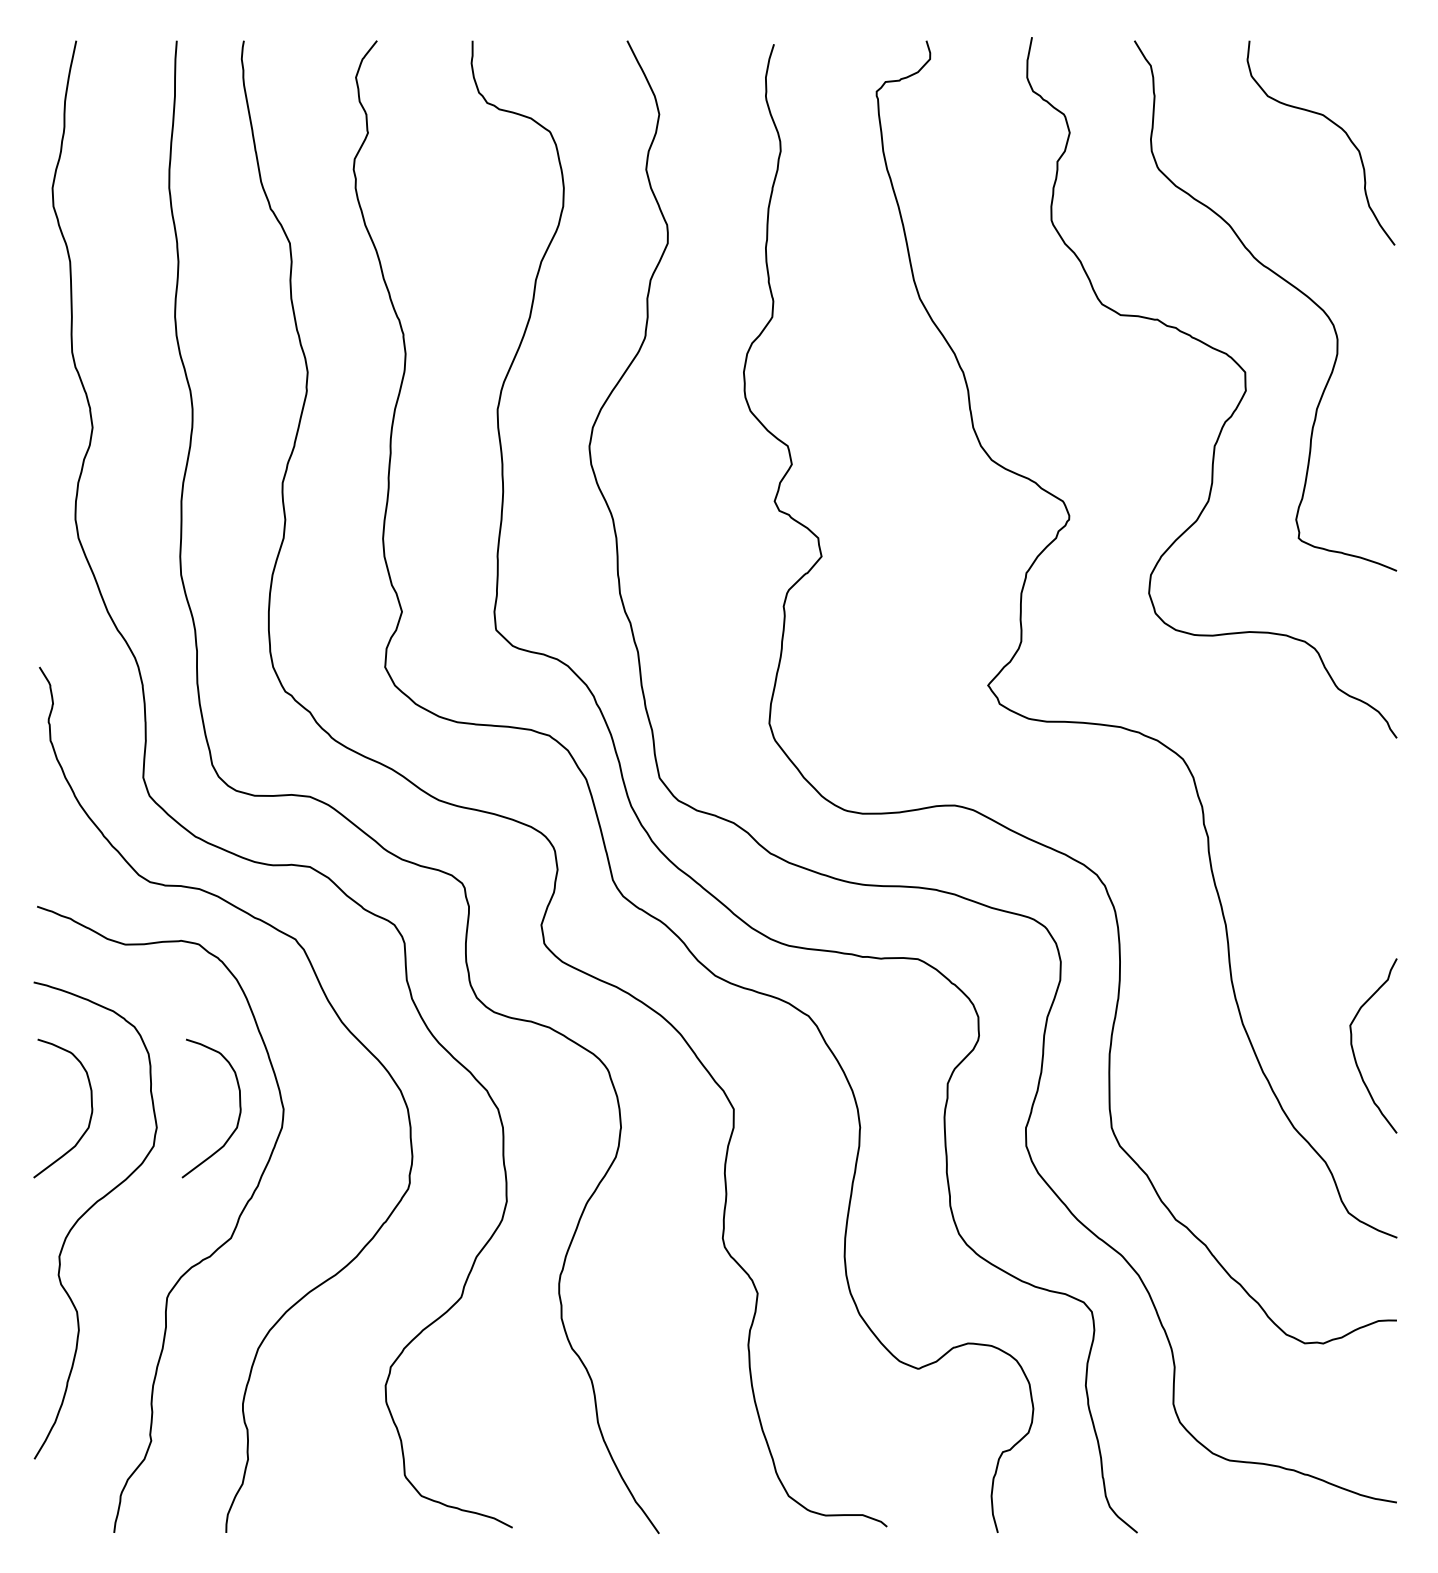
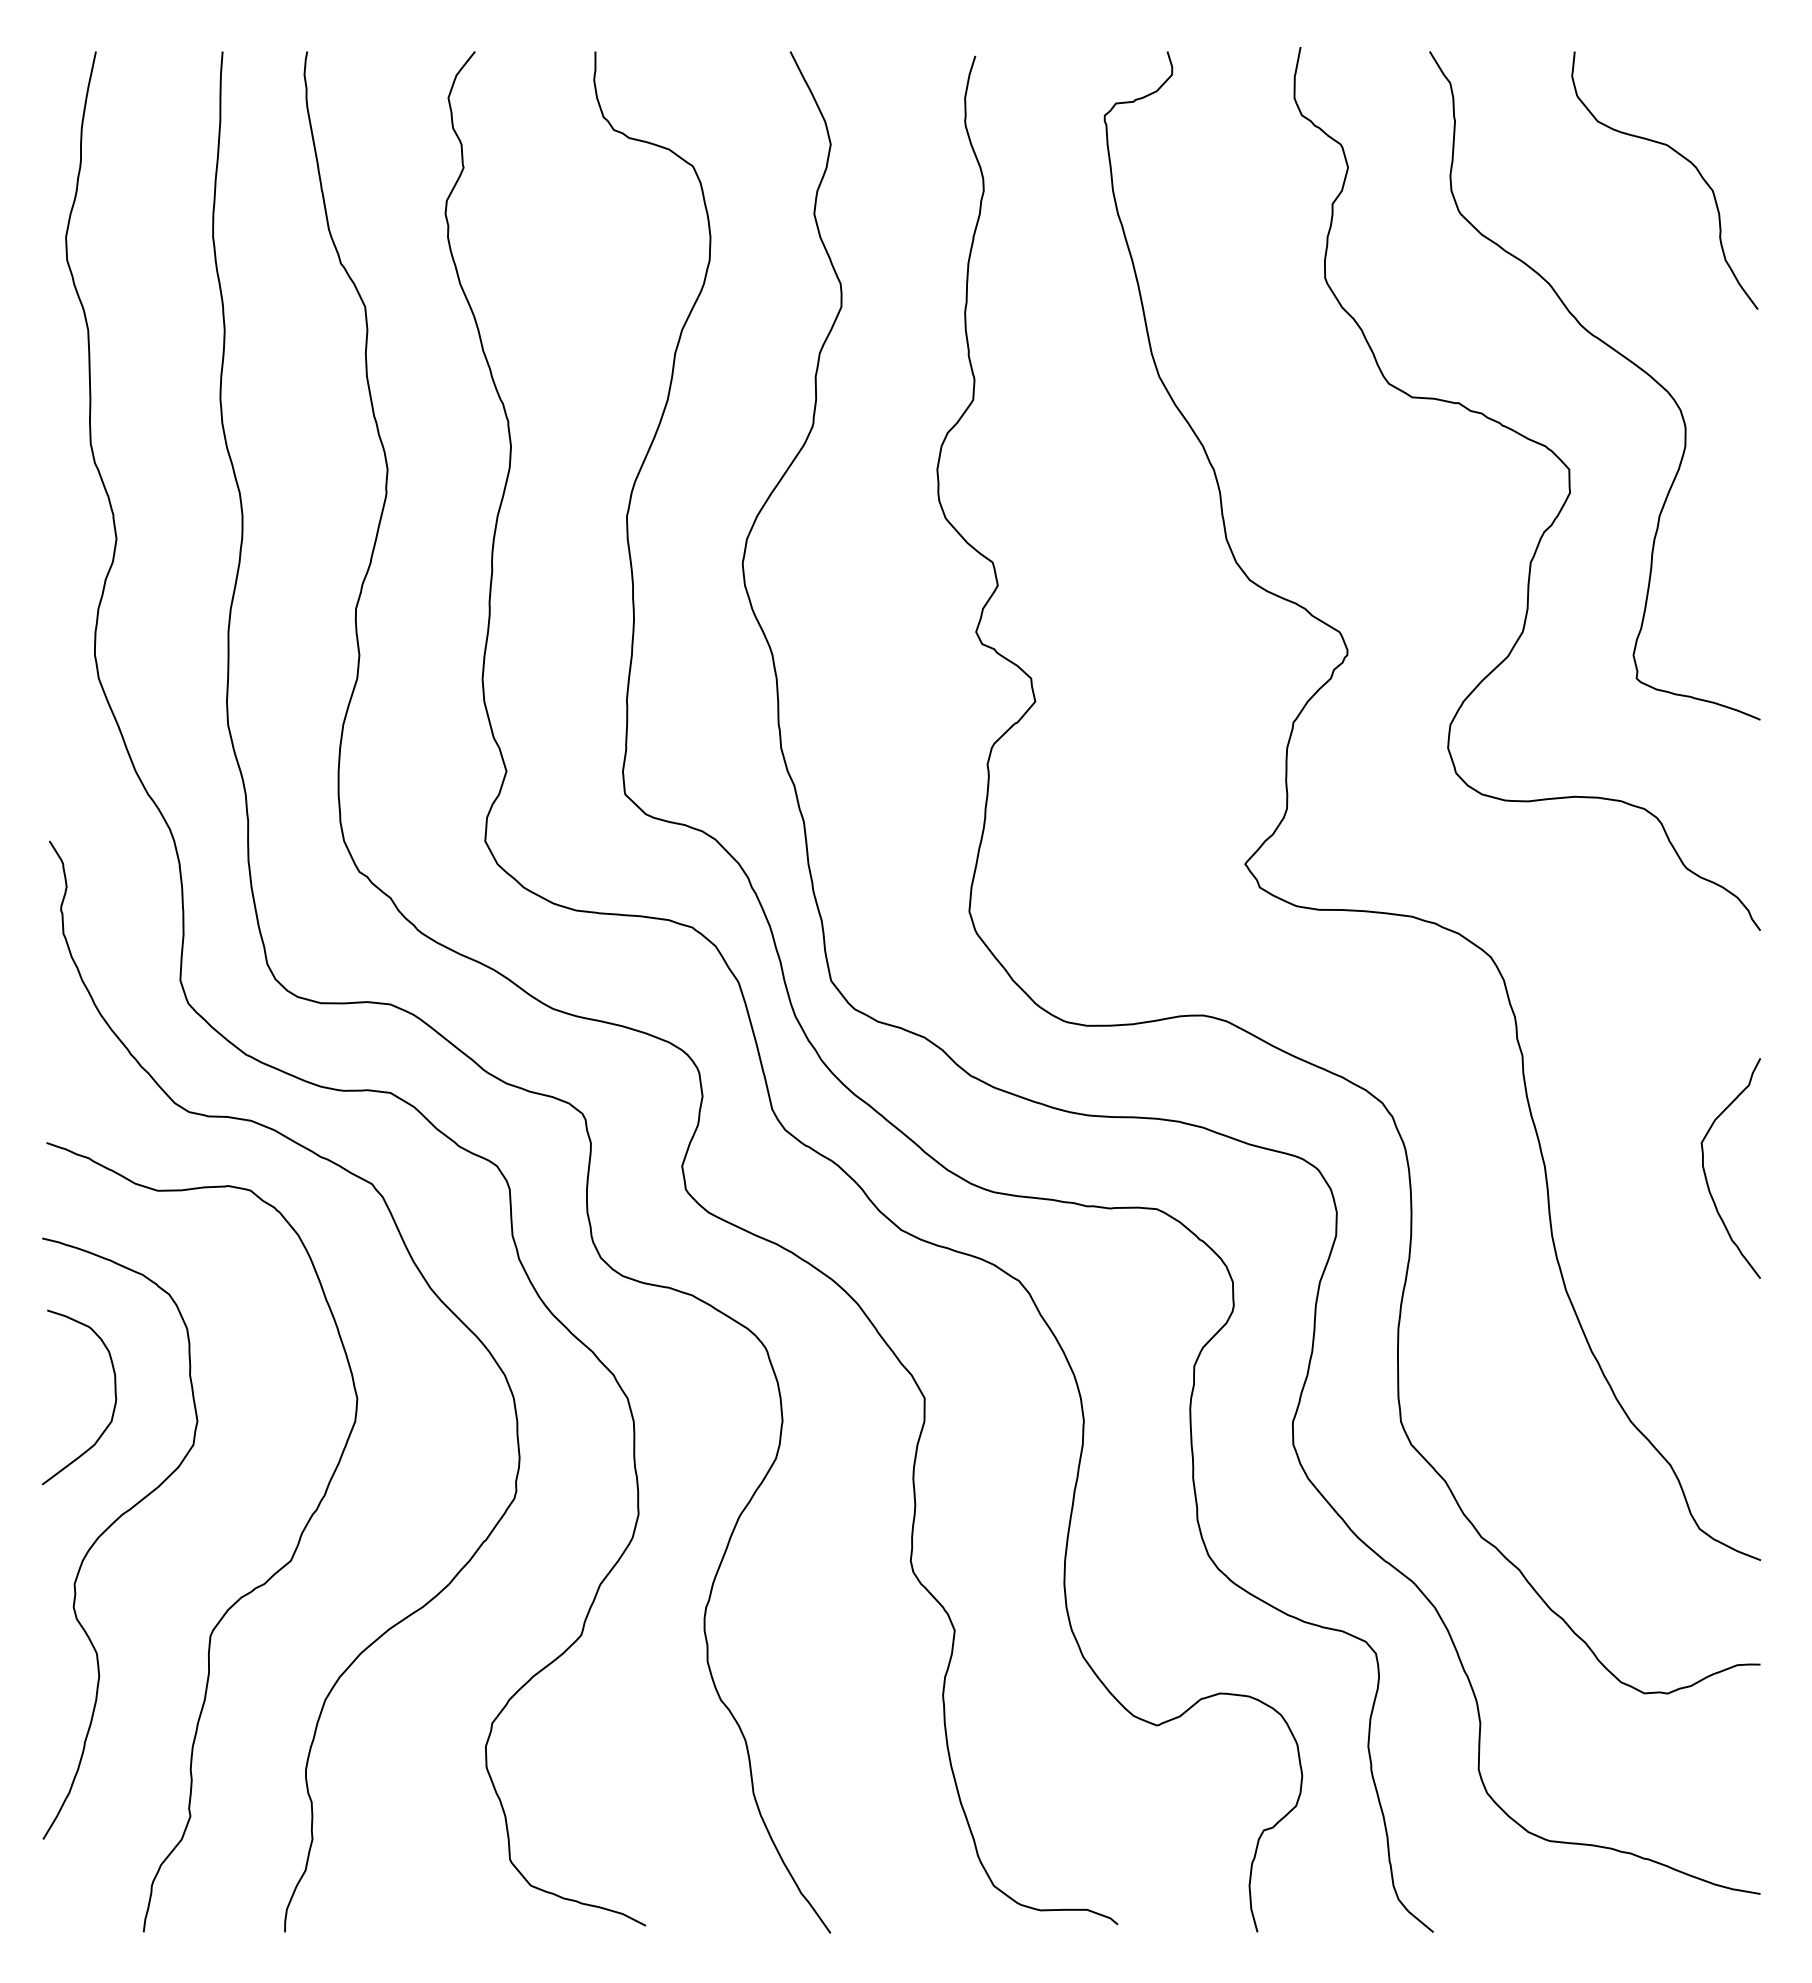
curve: (1354, 1051) -> (1706, 1175), moved
curve: (239, 1106) -> (301, 1394), removed

